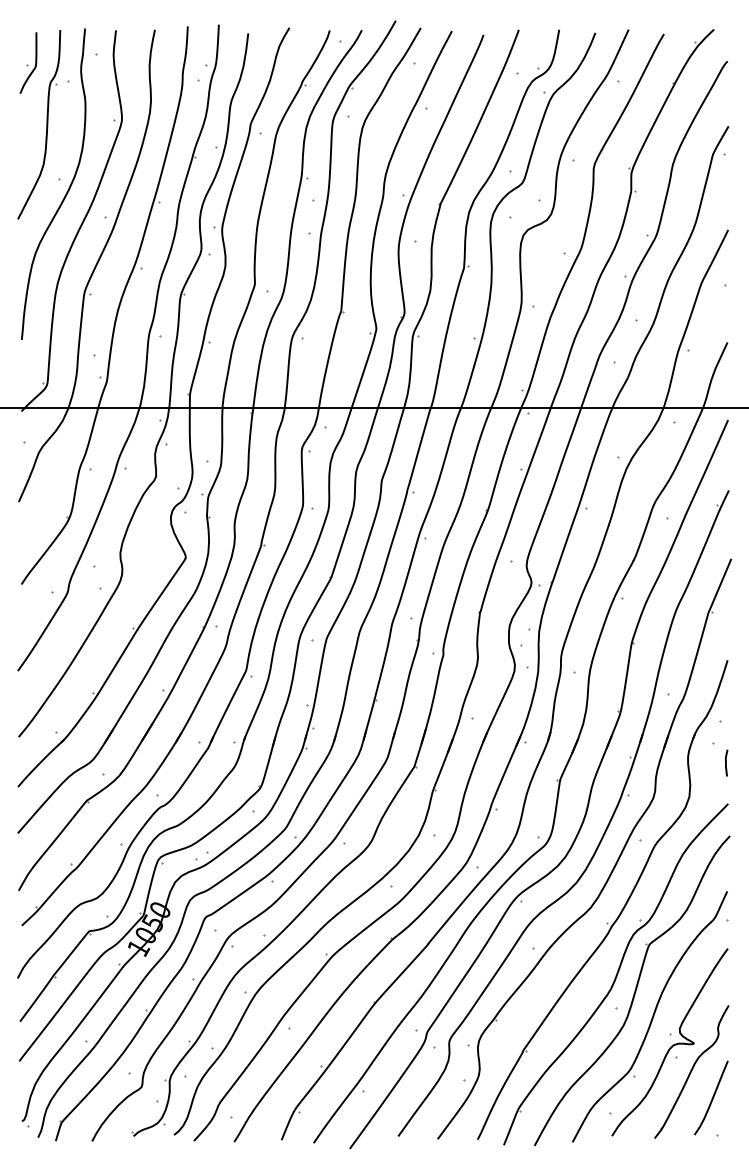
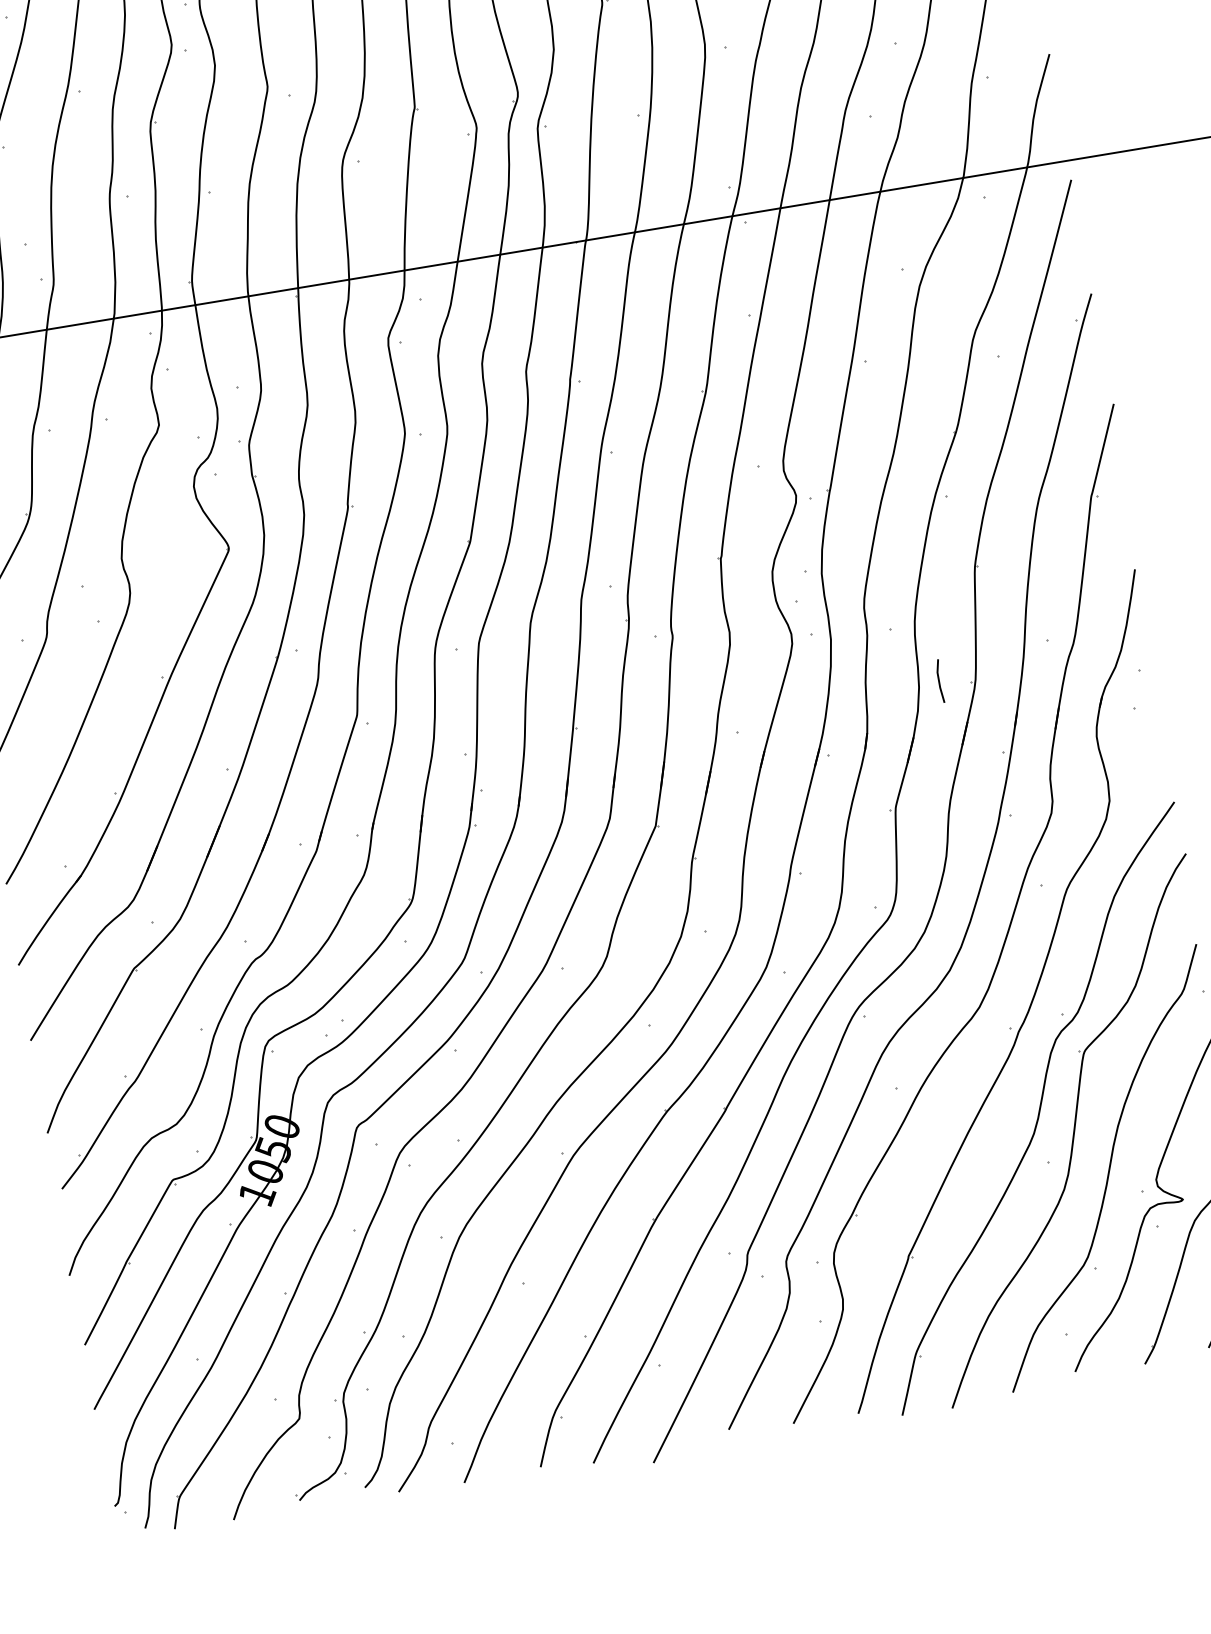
line: (726, 762) -> (939, 680), moved

